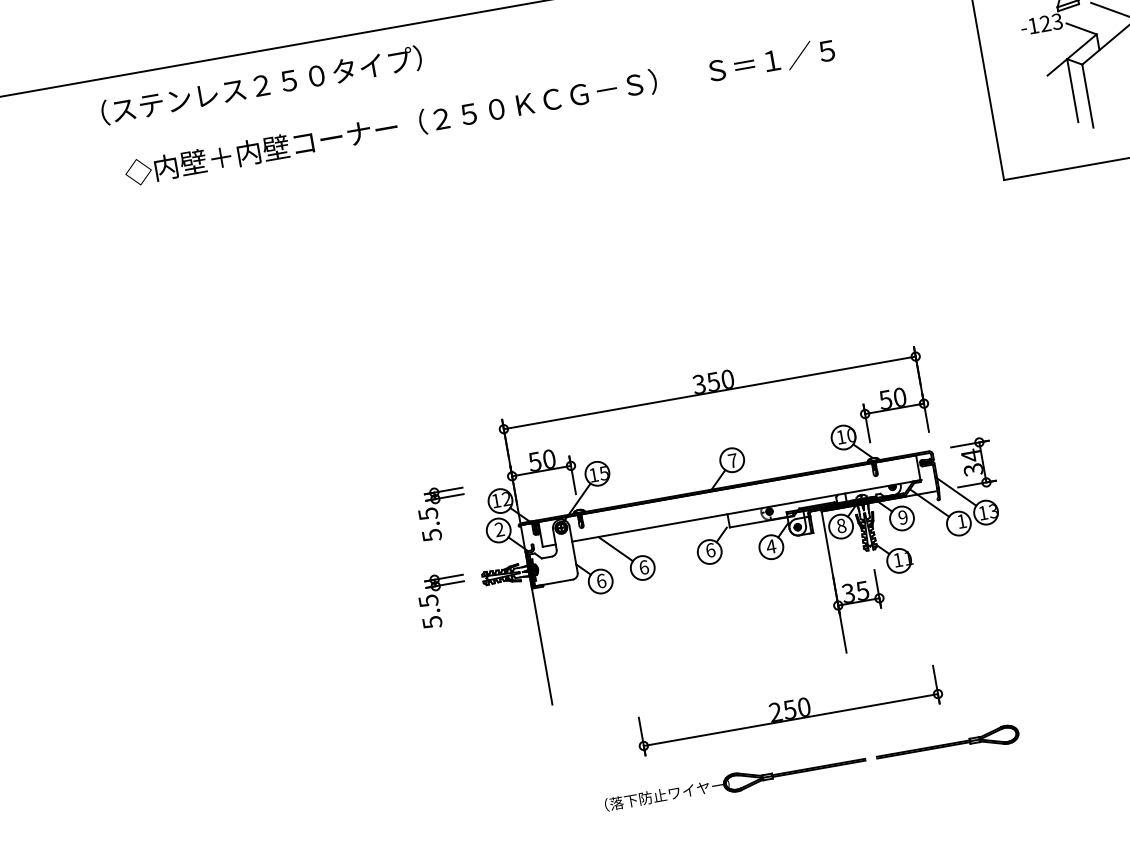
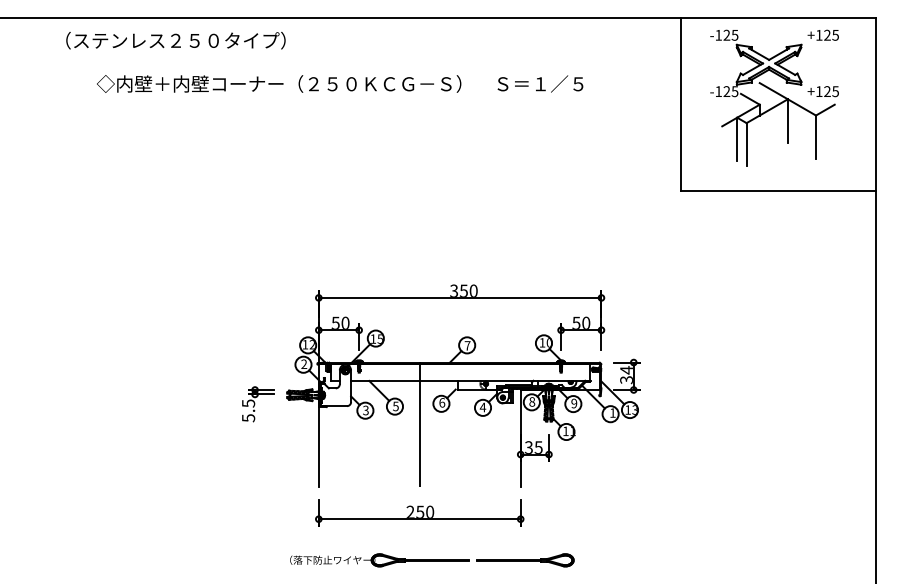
text: (1057, 21) -> (735, 91), -123 -> -125
text: (260, 85) -> (175, 40), moved
part: (443, 512) -> (268, 346), removed
text: (643, 567) -> (395, 406), 6 -> 5
text: (600, 581) -> (365, 410), 6 -> 3
line: (682, 586) -> (419, 423), added
part: (788, 710) -> (419, 512), moved
part: (812, 769) -> (432, 560), moved

